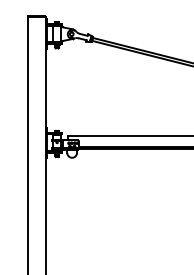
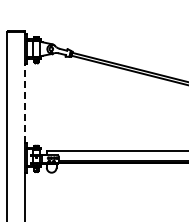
line: (45, 87) -> (25, 102), solid -> dashed

